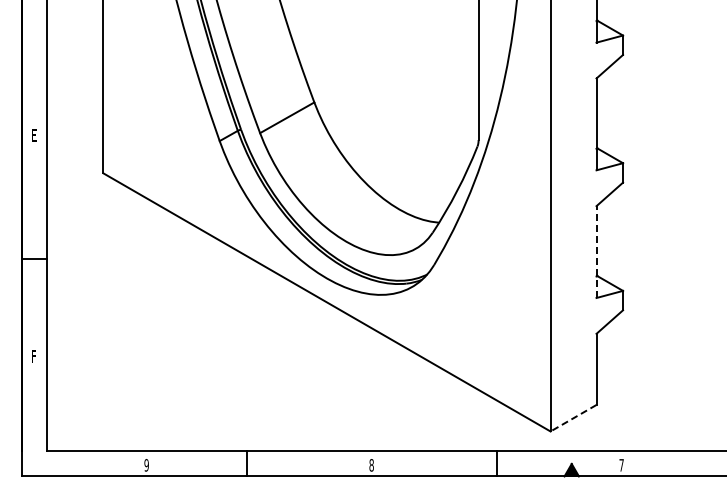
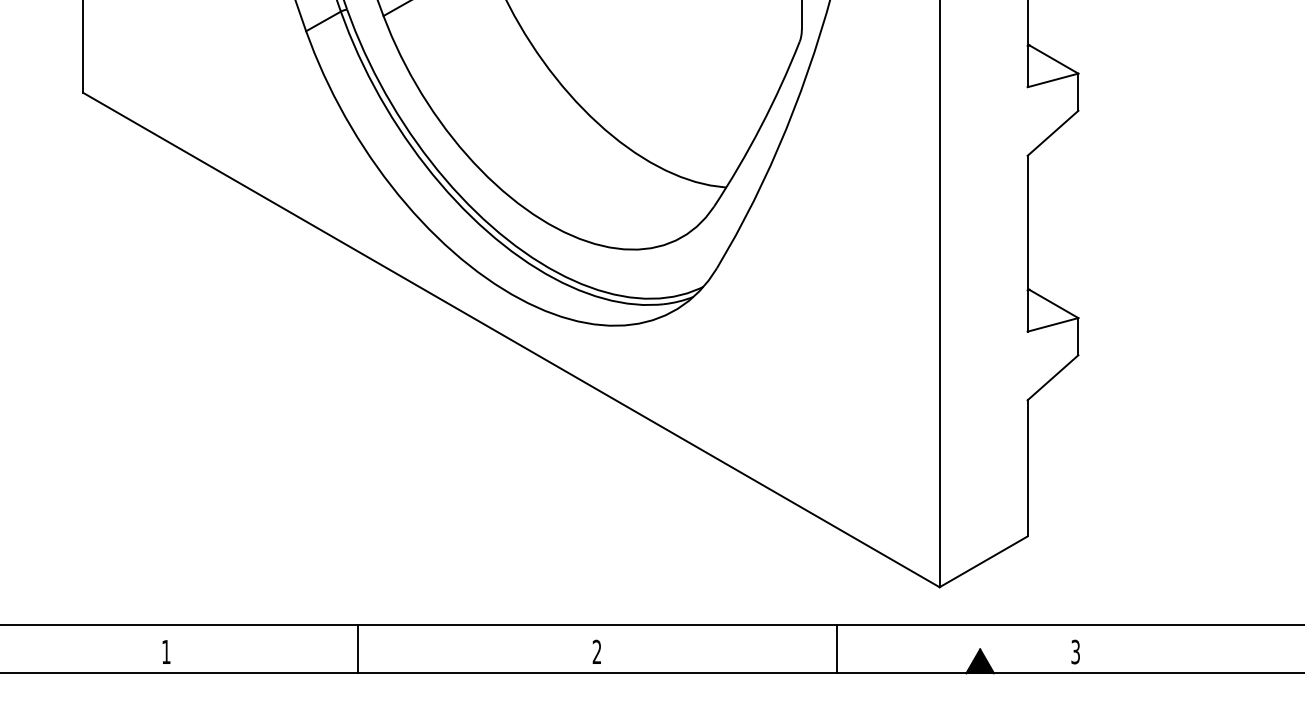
line: (596, 252) -> (1027, 244), dashed -> solid
line: (573, 418) -> (983, 562), dashed -> solid
text: (146, 465) -> (166, 652), 9 -> 1
text: (371, 465) -> (596, 652), 8 -> 2
text: (621, 465) -> (1075, 652), 7 -> 3

